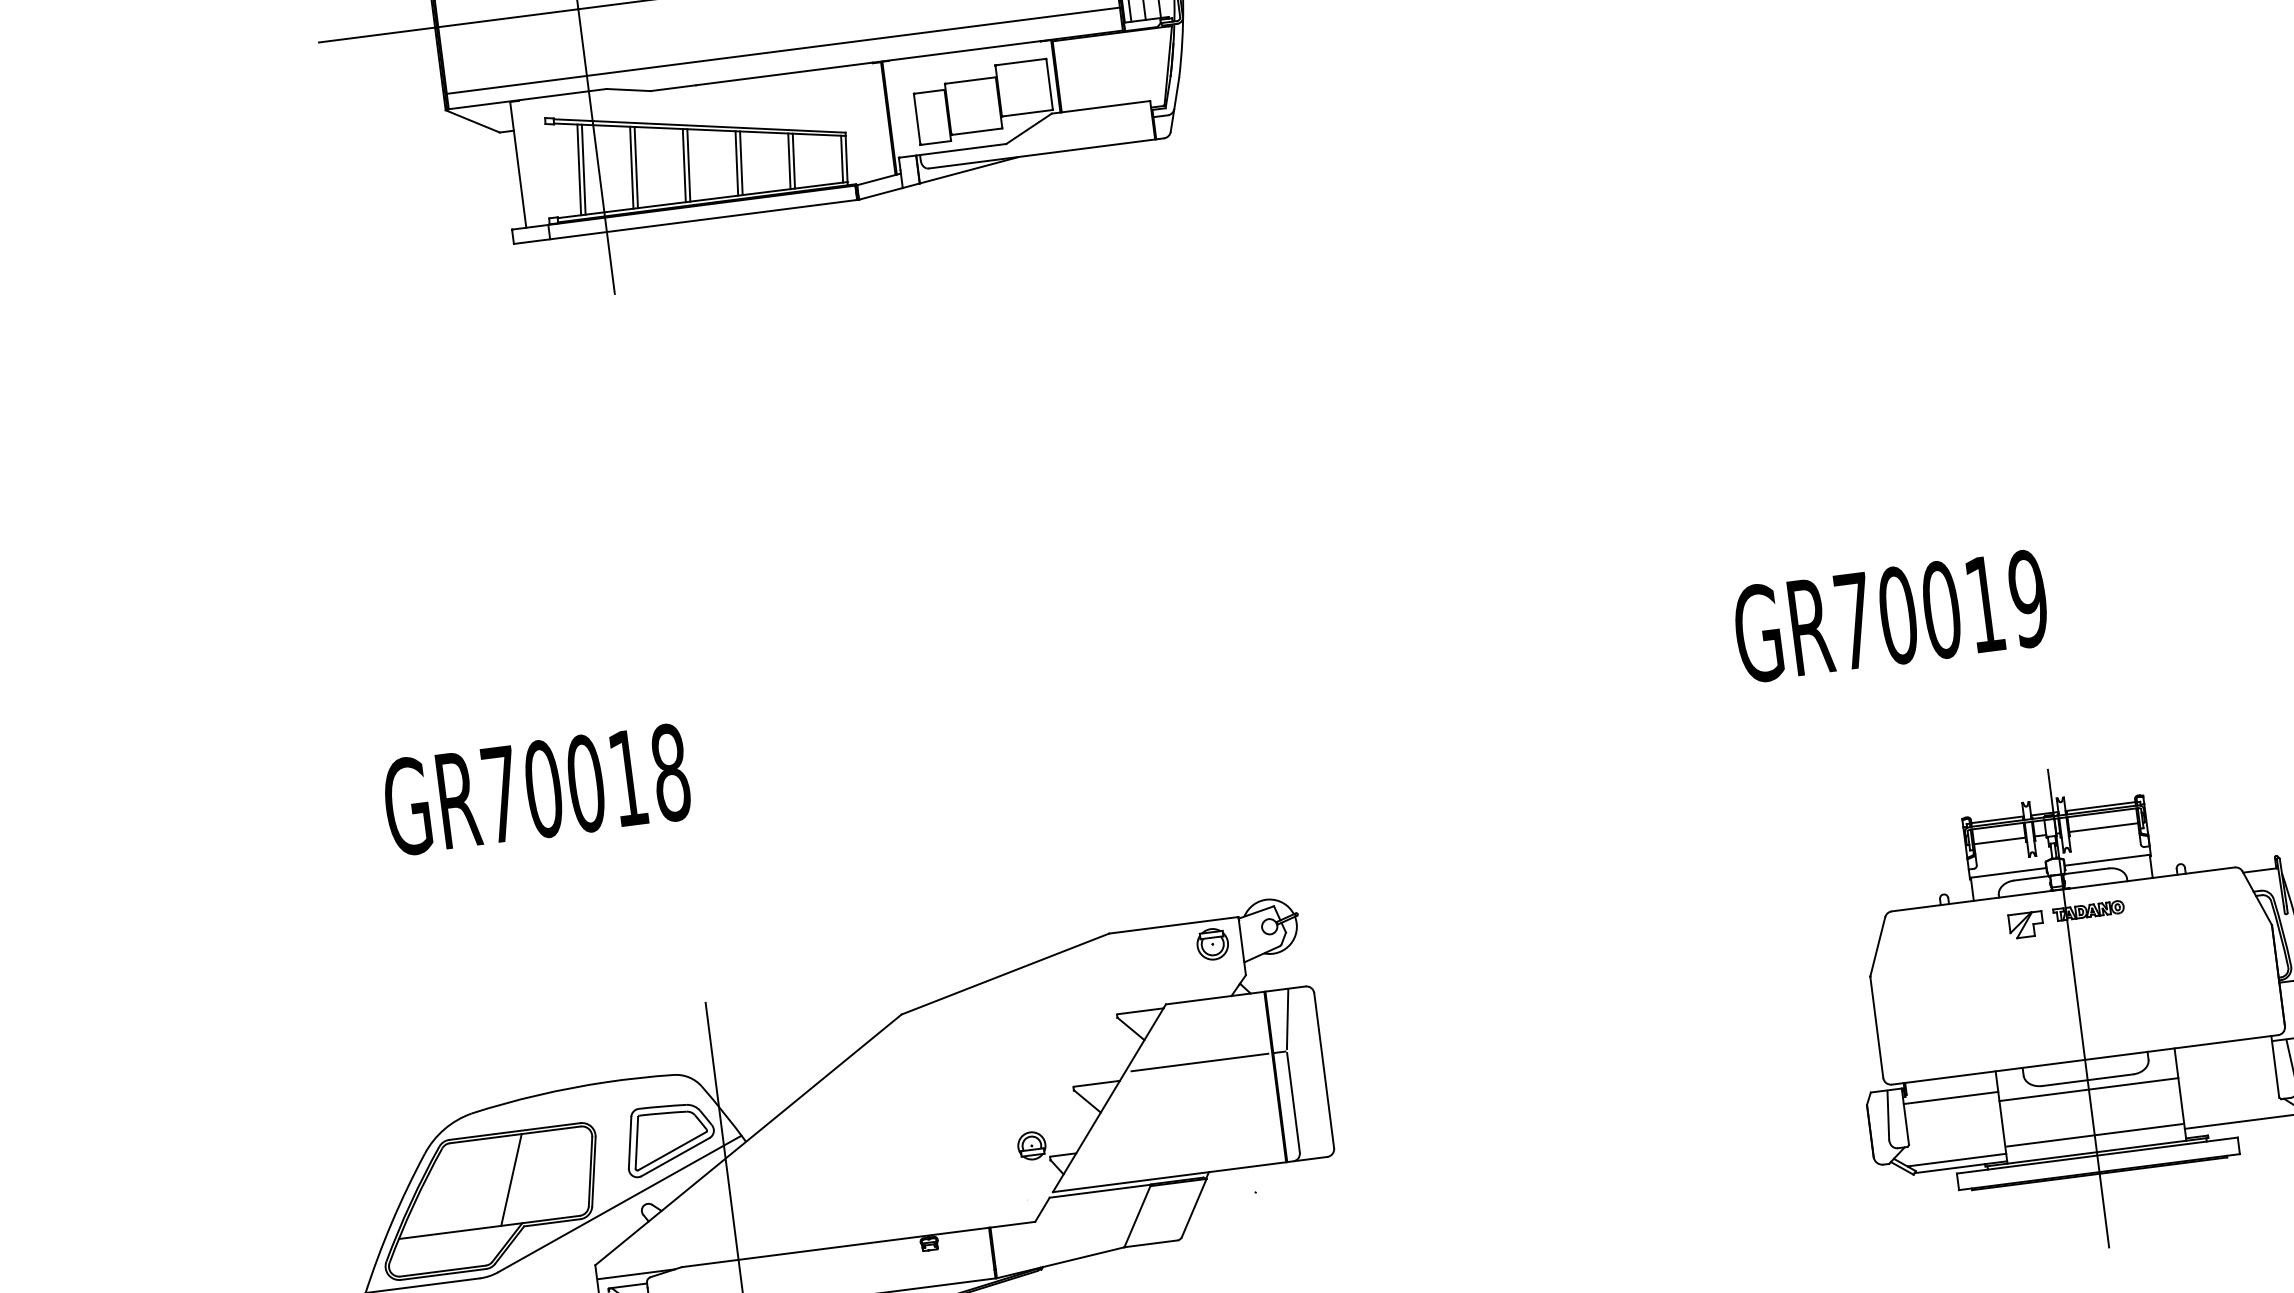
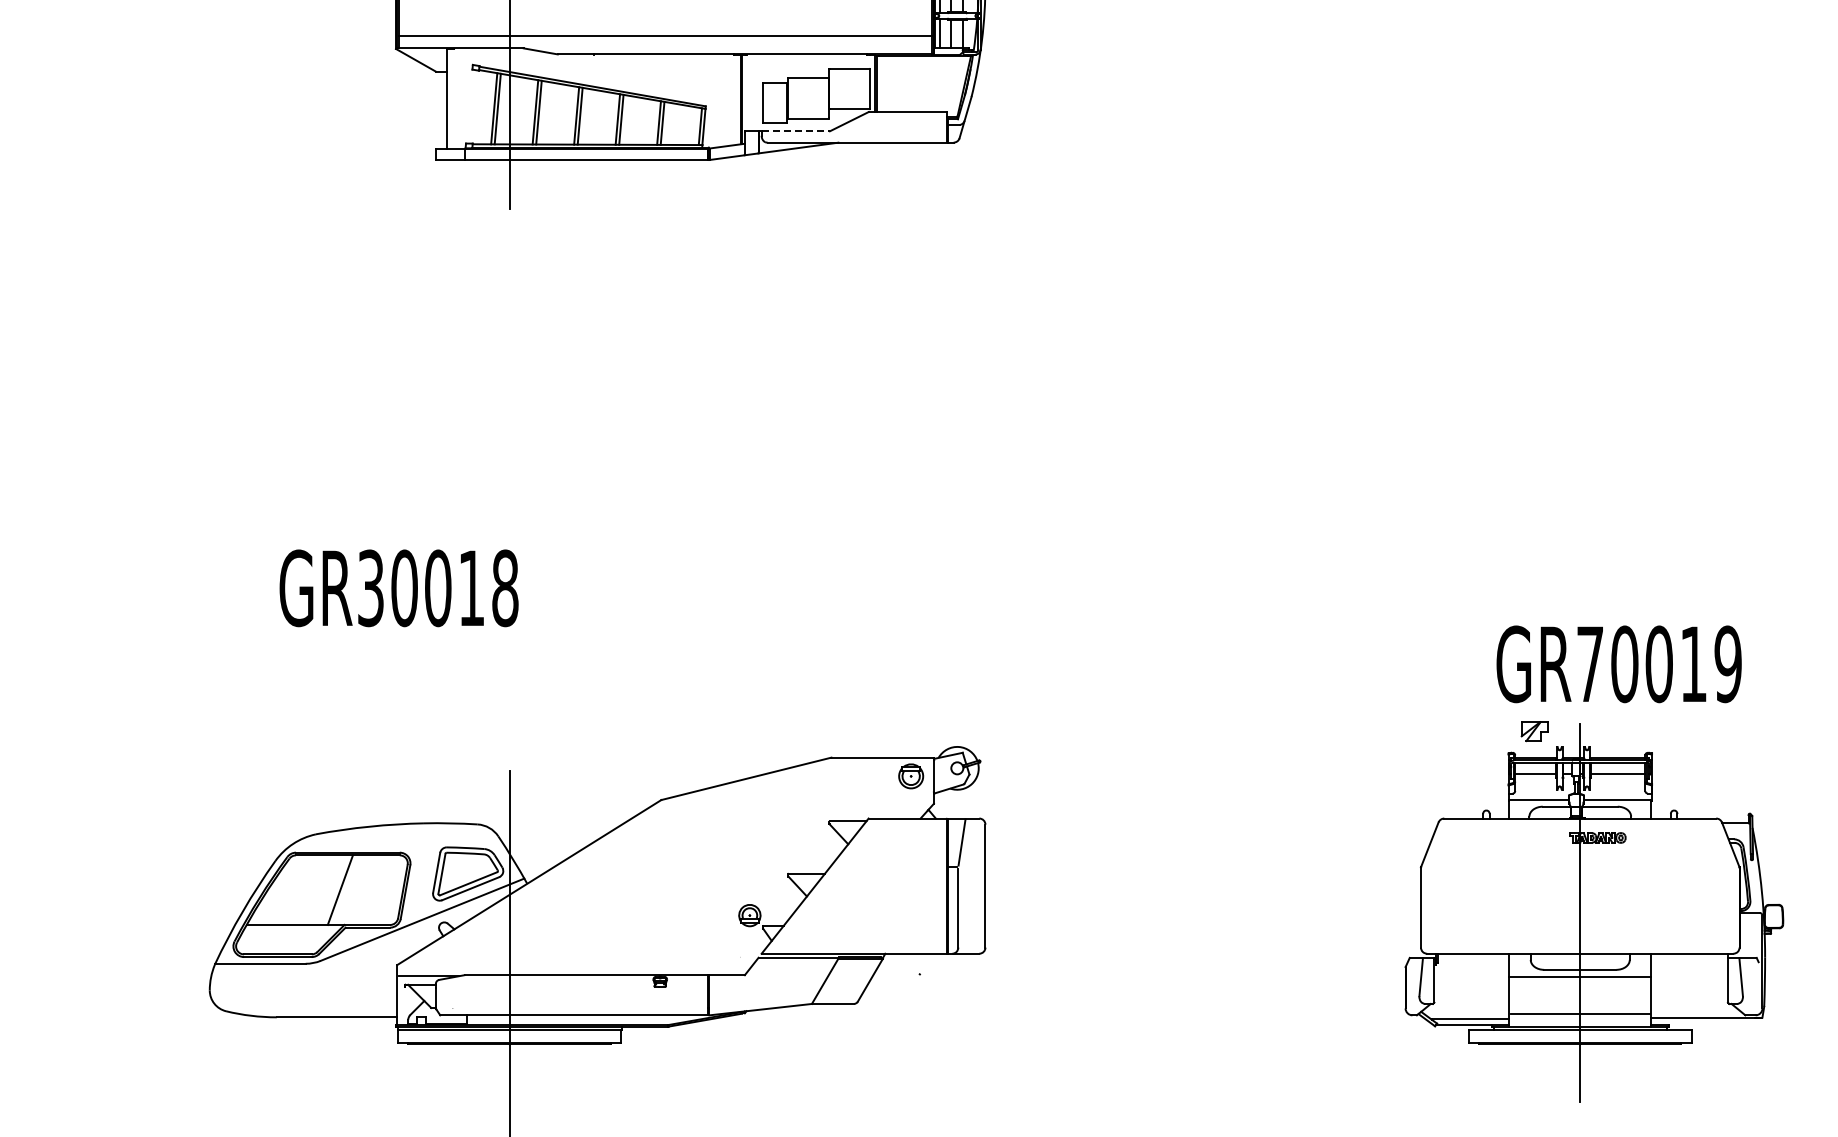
line: (964, 149) -> (796, 131), solid -> dashed
text: (1890, 616) -> (1618, 664), moved
text: (500, 794) -> (370, 588), GR70018 -> GR30018
part: (2025, 924) -> (1534, 731), moved
line: (1200, 1062) -> (889, 867), removed
line: (1950, 1098) -> (1471, 970), removed

